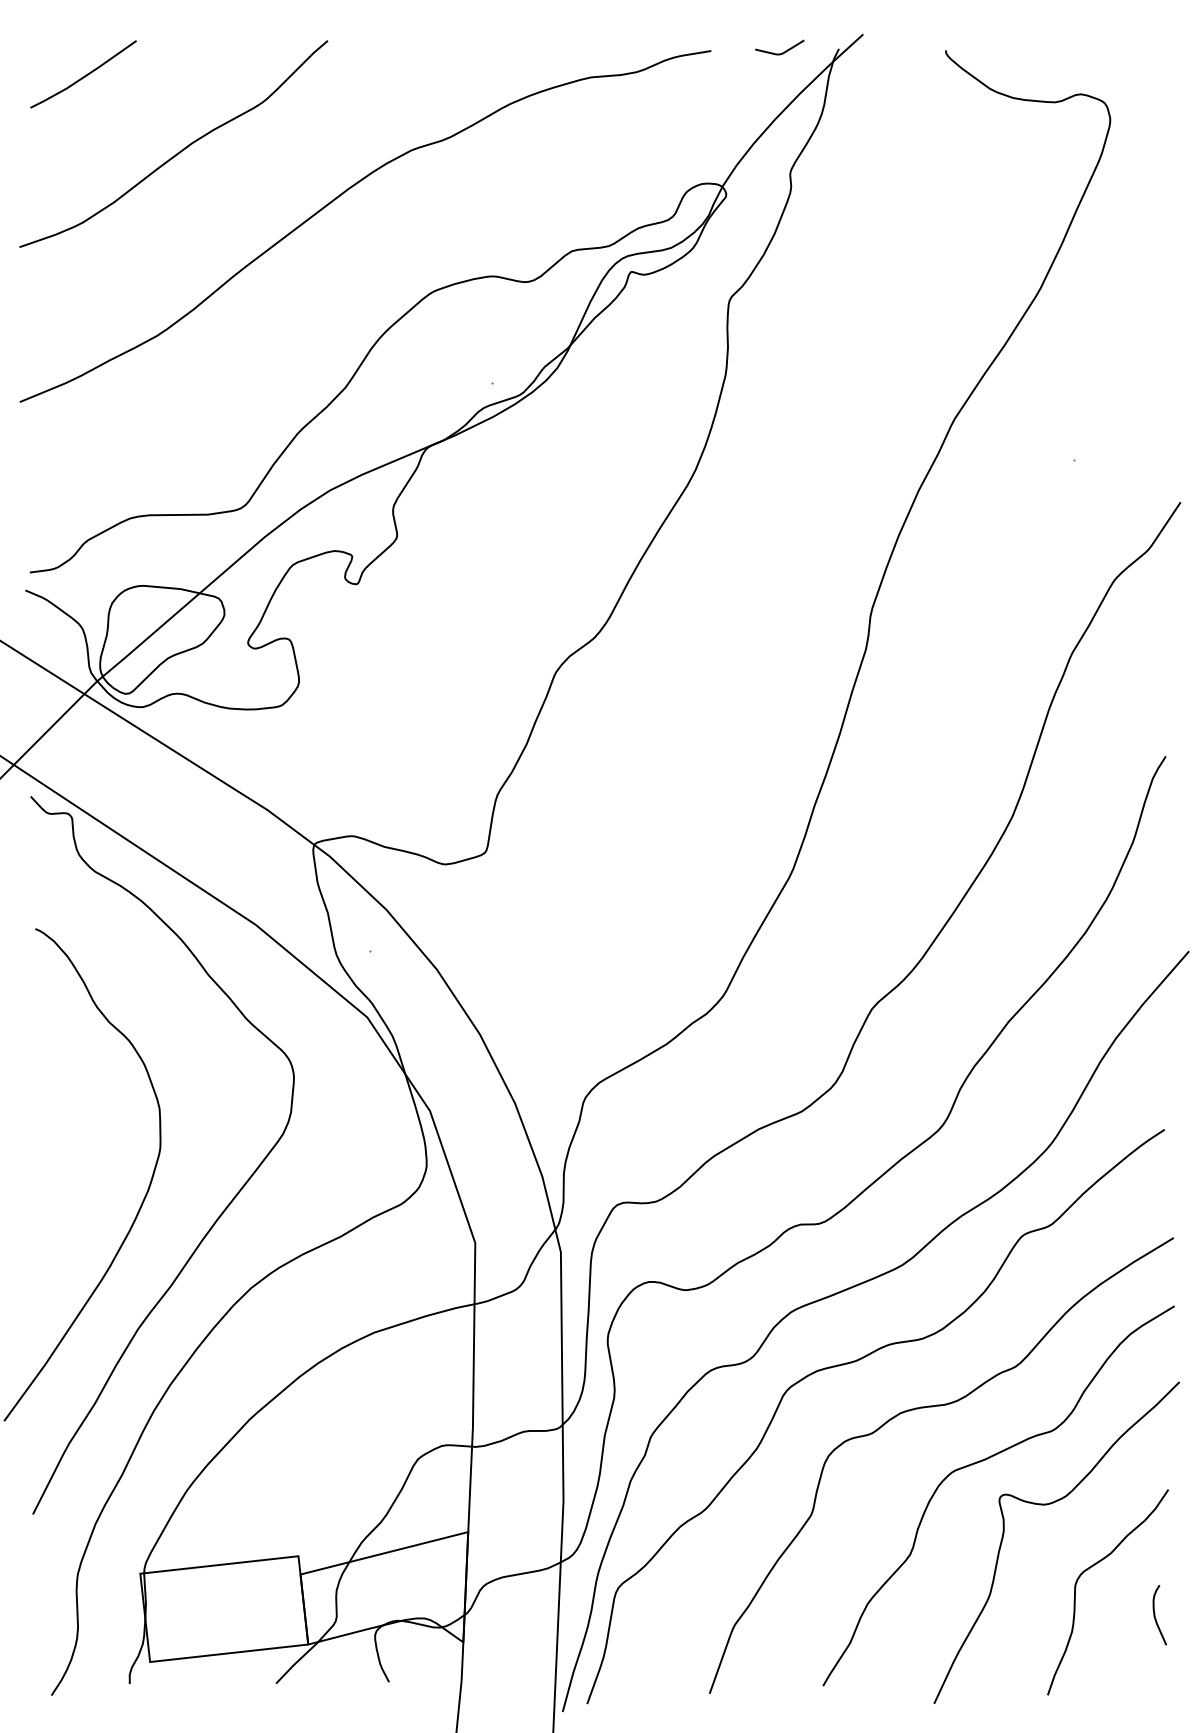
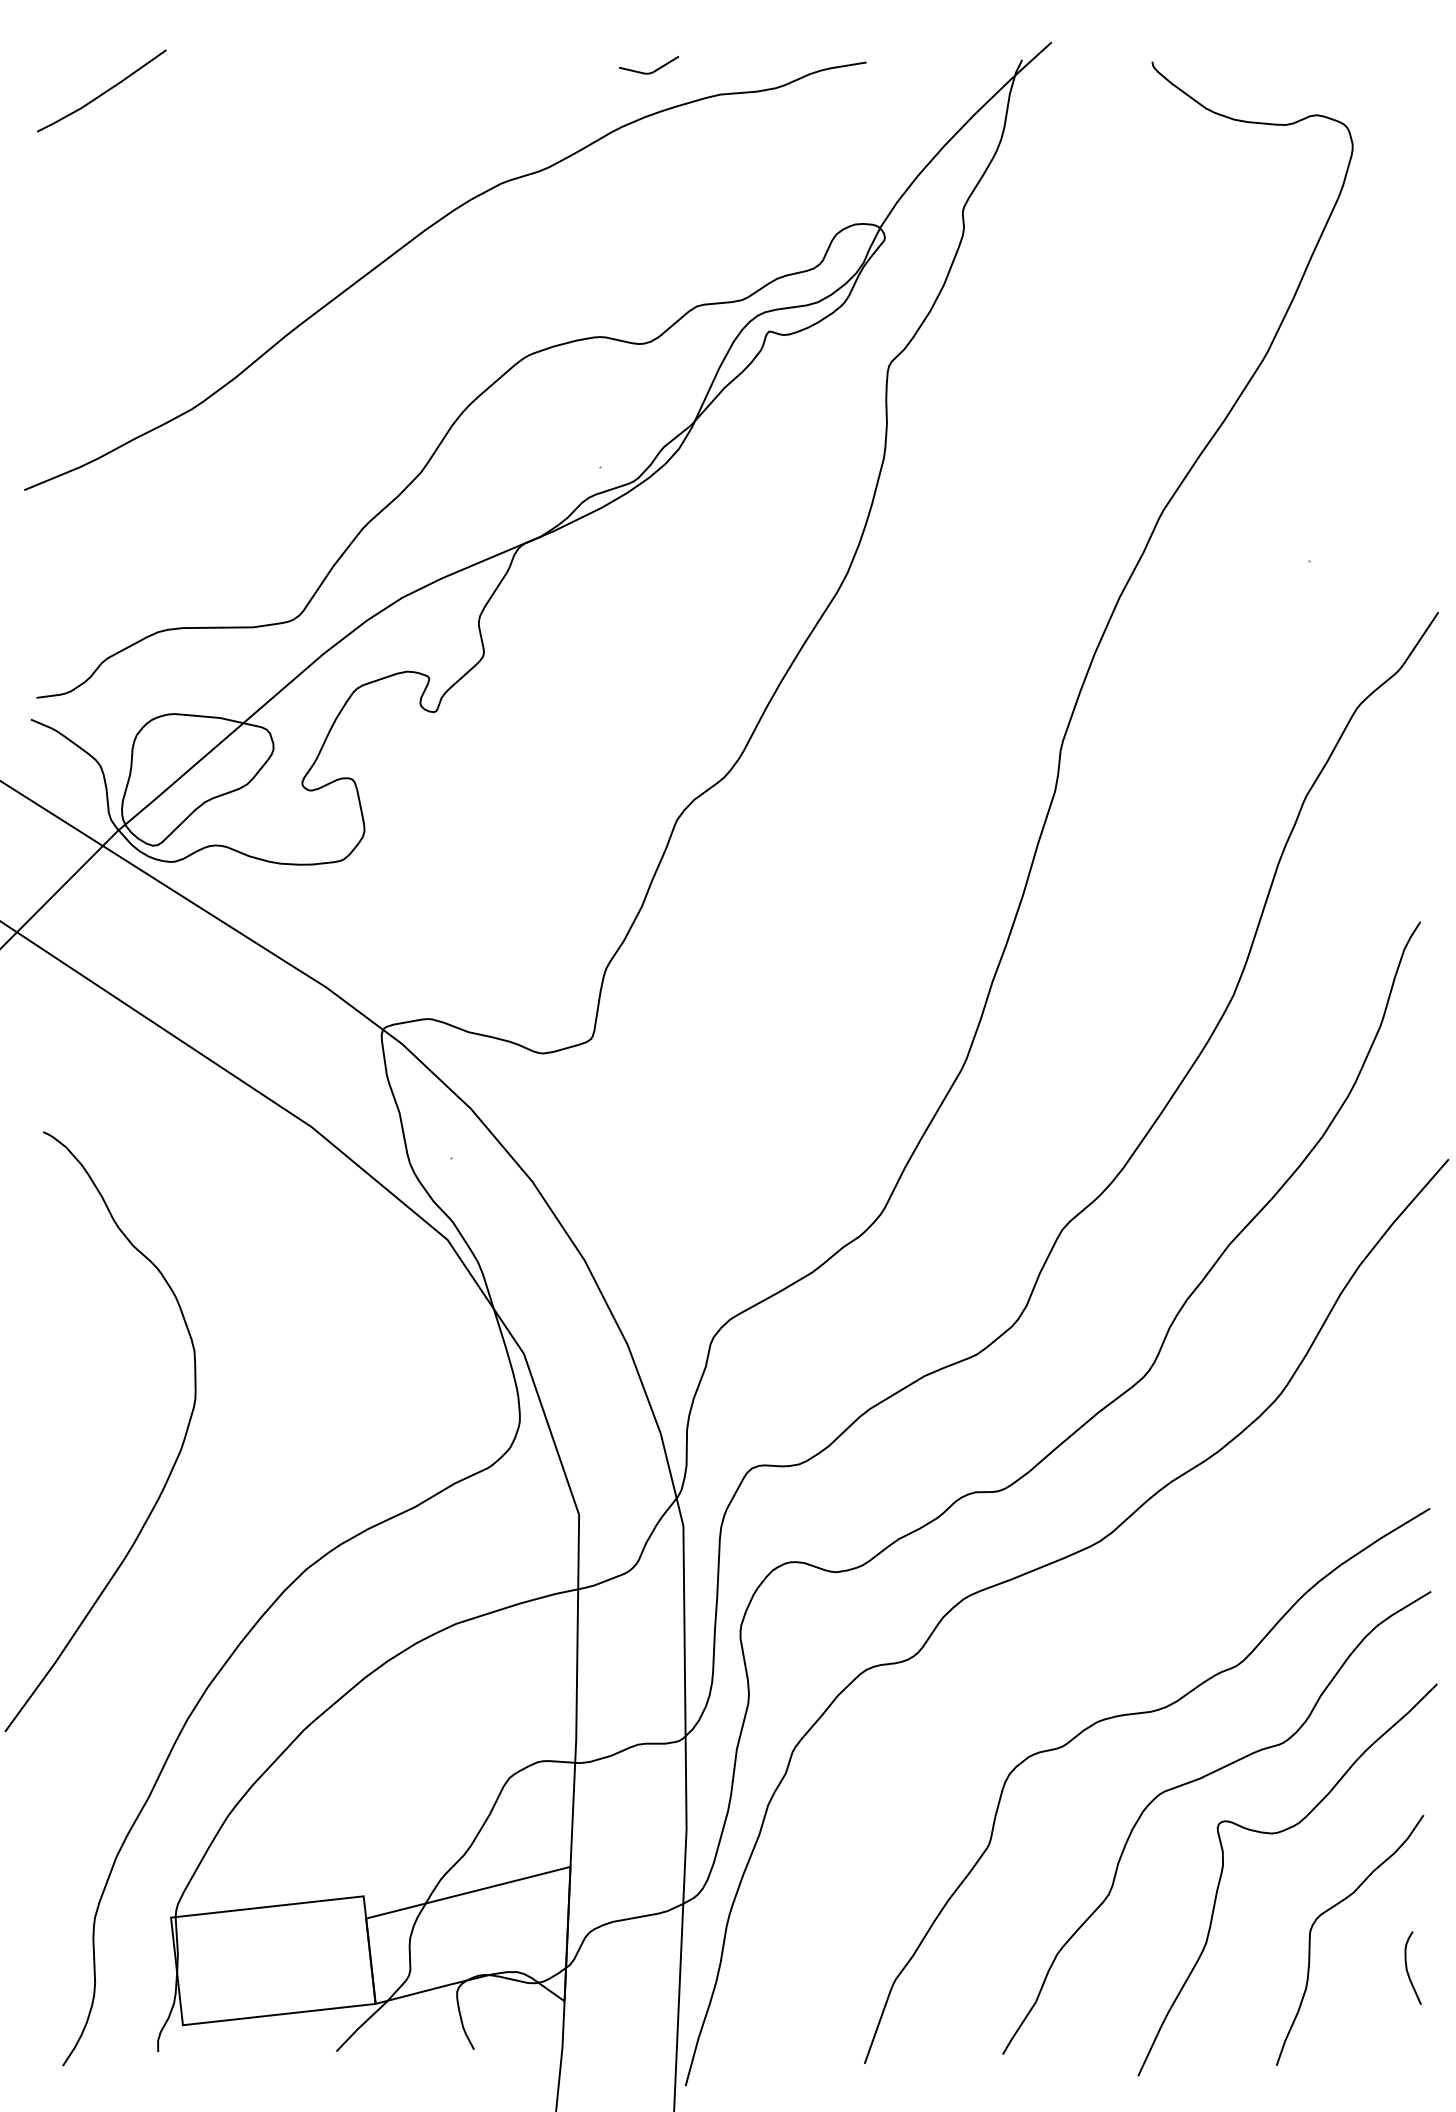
line: (782, 52) -> (652, 71), moved
curve: (180, 150) -> (220, 183), removed
curve: (226, 1205) -> (276, 1469), removed
curve: (856, 1361) -> (1043, 1659), removed

